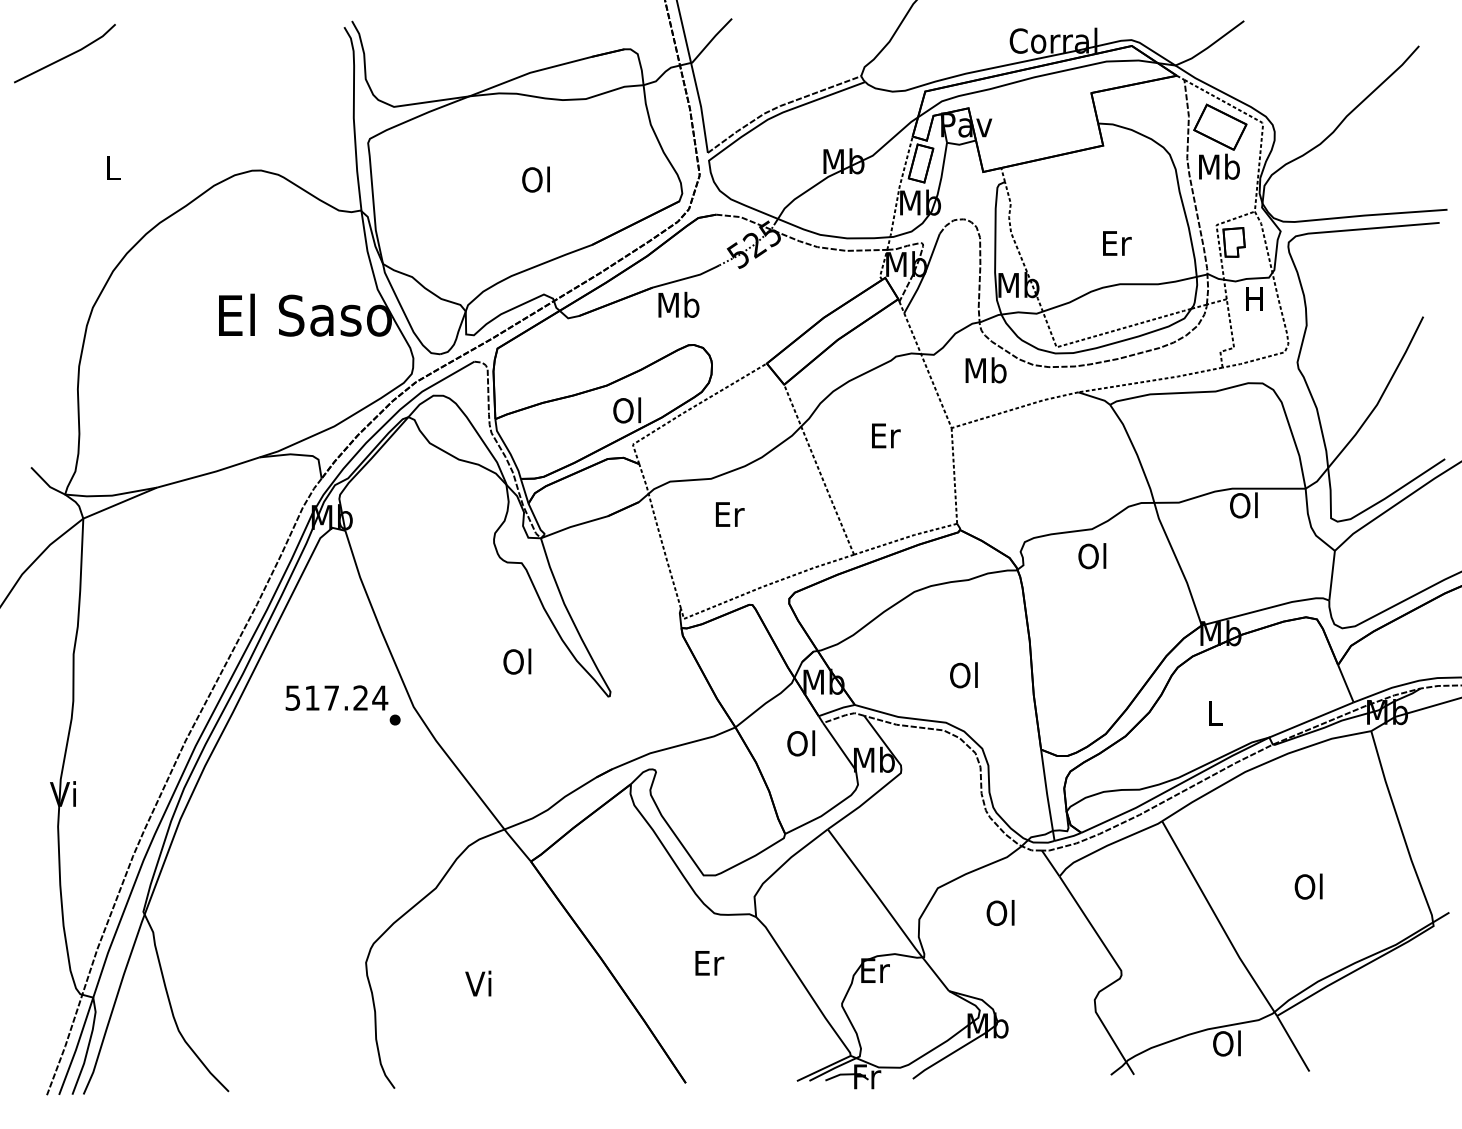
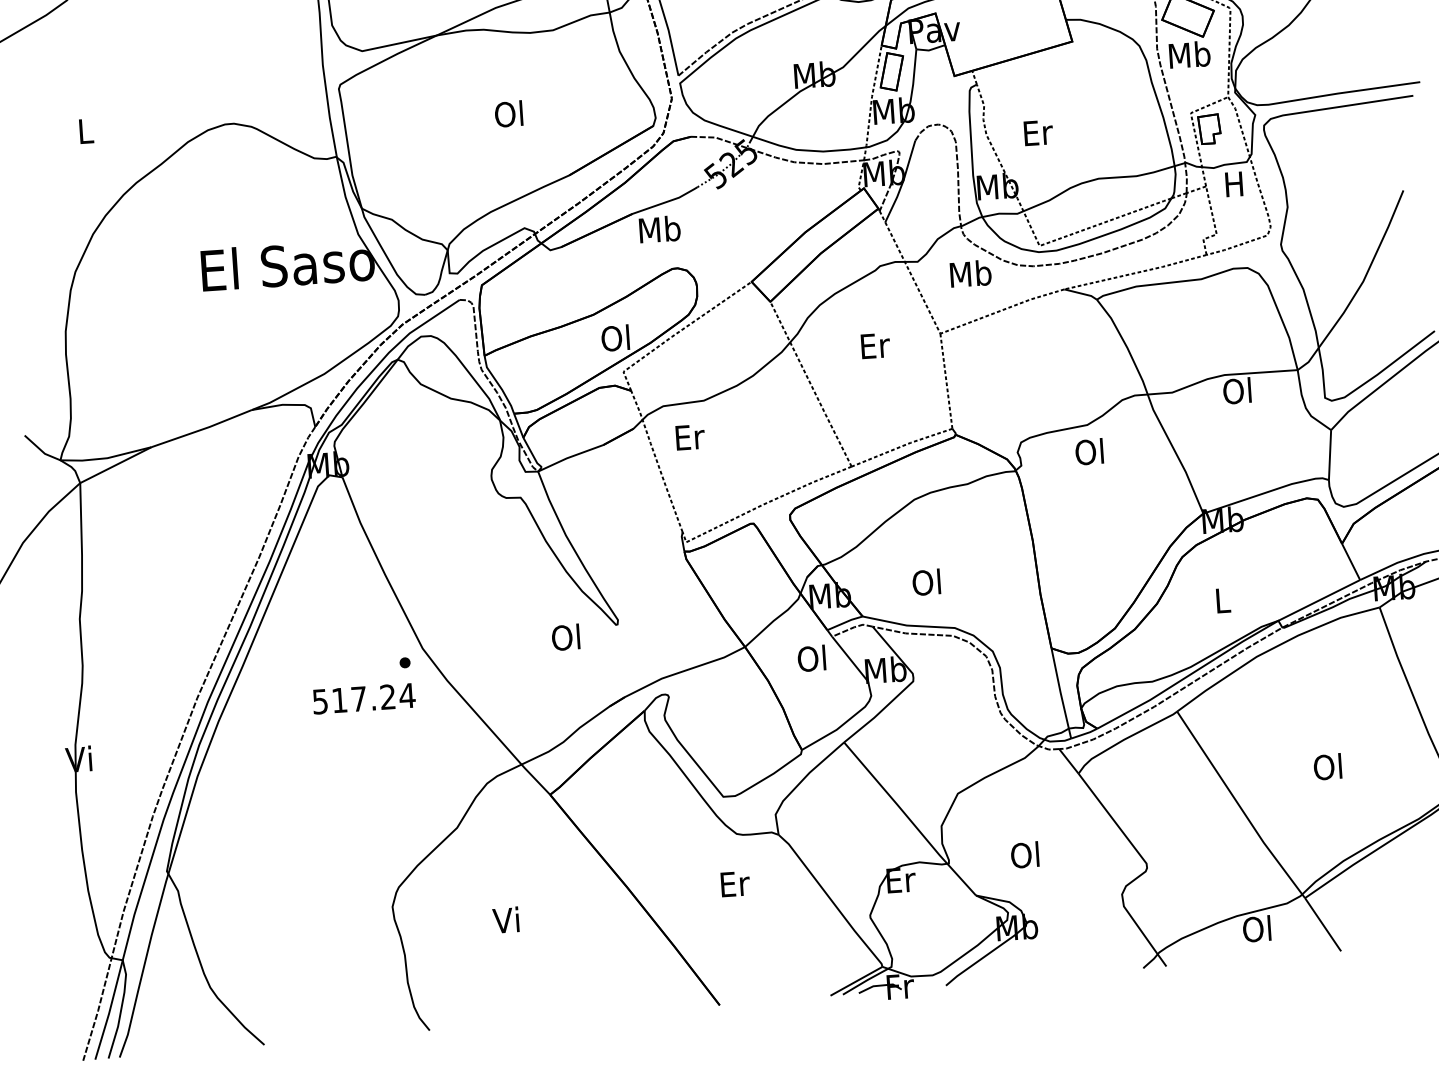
text: (1117, 243) -> (1038, 132), moved
text: (730, 514) -> (690, 437), moved
text: (517, 661) -> (566, 637), moved
text: (963, 675) -> (926, 582), moved
text: (336, 697) -> (363, 698), moved
text: (1000, 912) -> (1024, 854), moved

